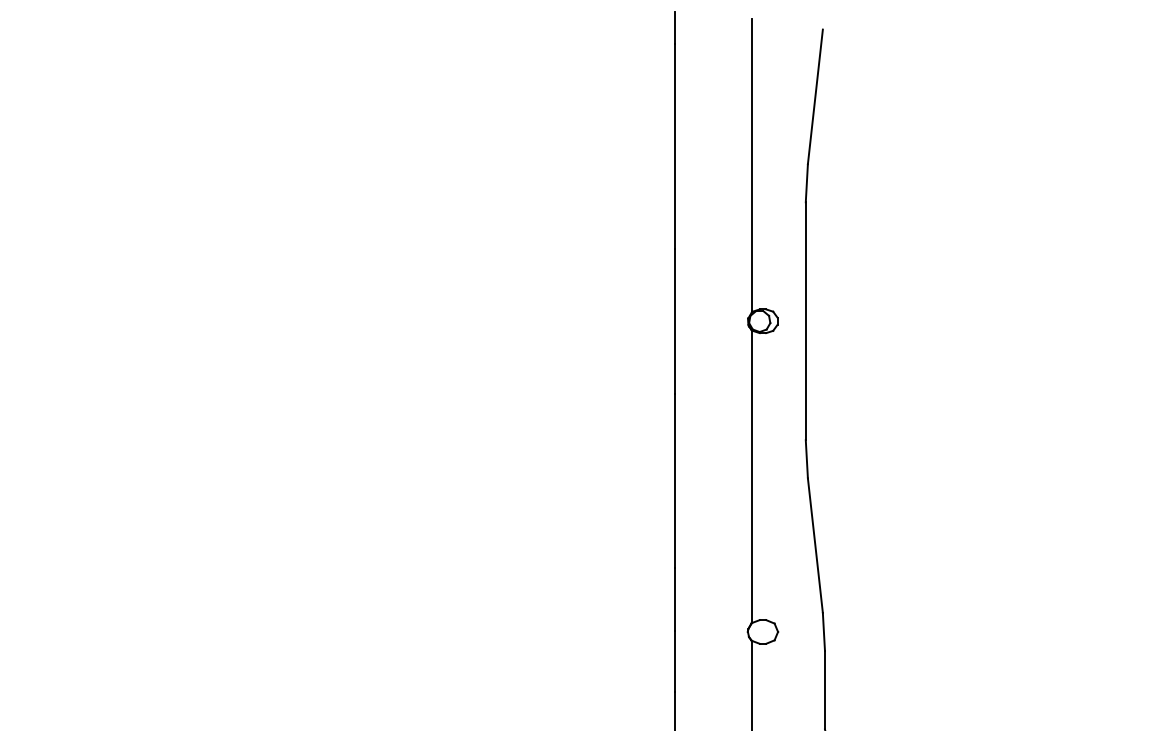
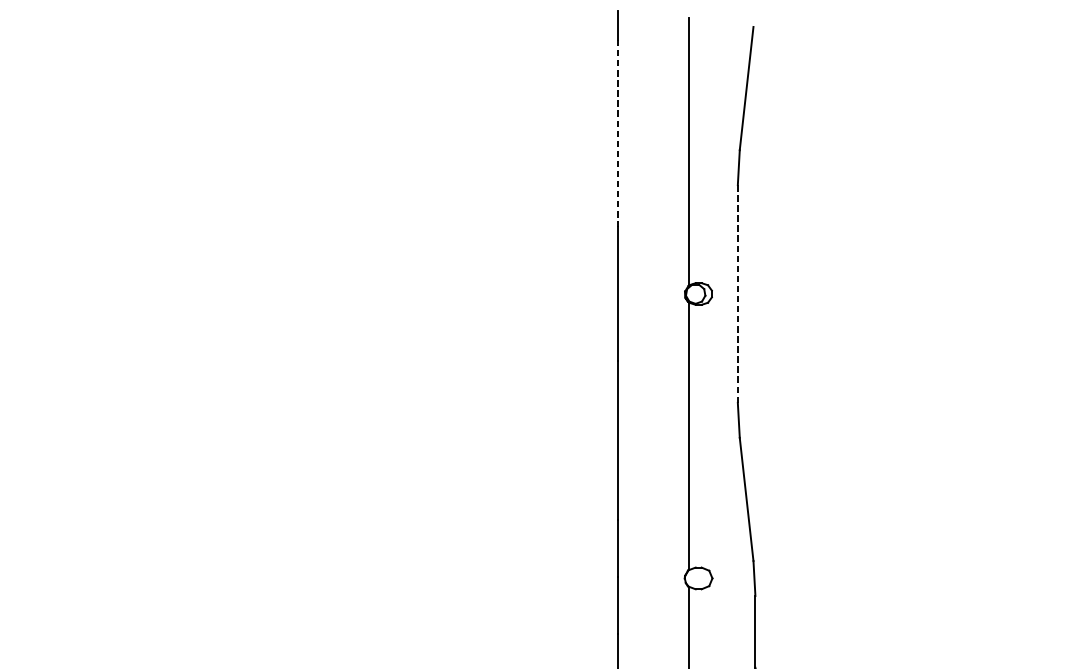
line: (674, 146) -> (617, 134), solid -> dashed
line: (805, 321) -> (737, 294), solid -> dashed

